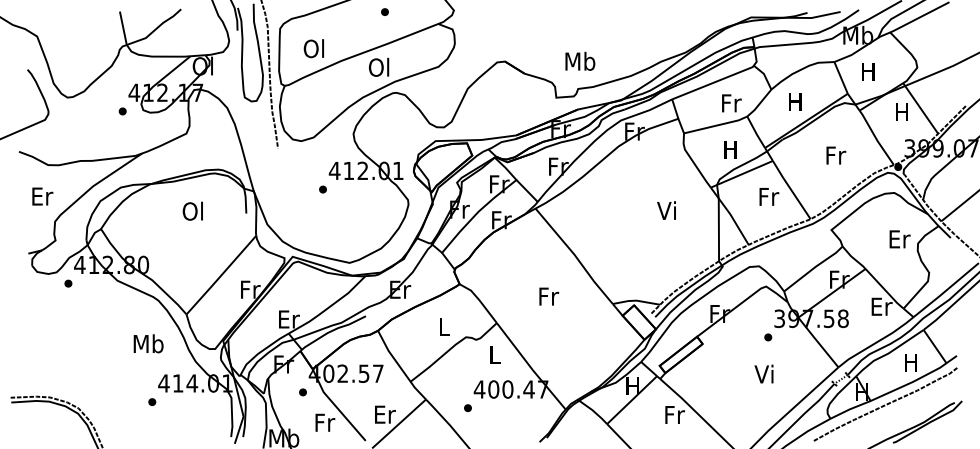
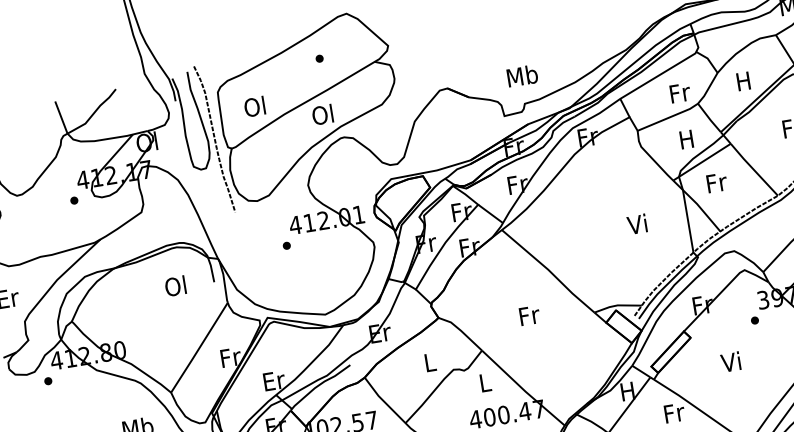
text: (769, 196) -> (717, 182), moved
text: (192, 210) -> (175, 285), moved
text: (666, 210) -> (637, 224), moved
text: (763, 373) -> (730, 361), moved

